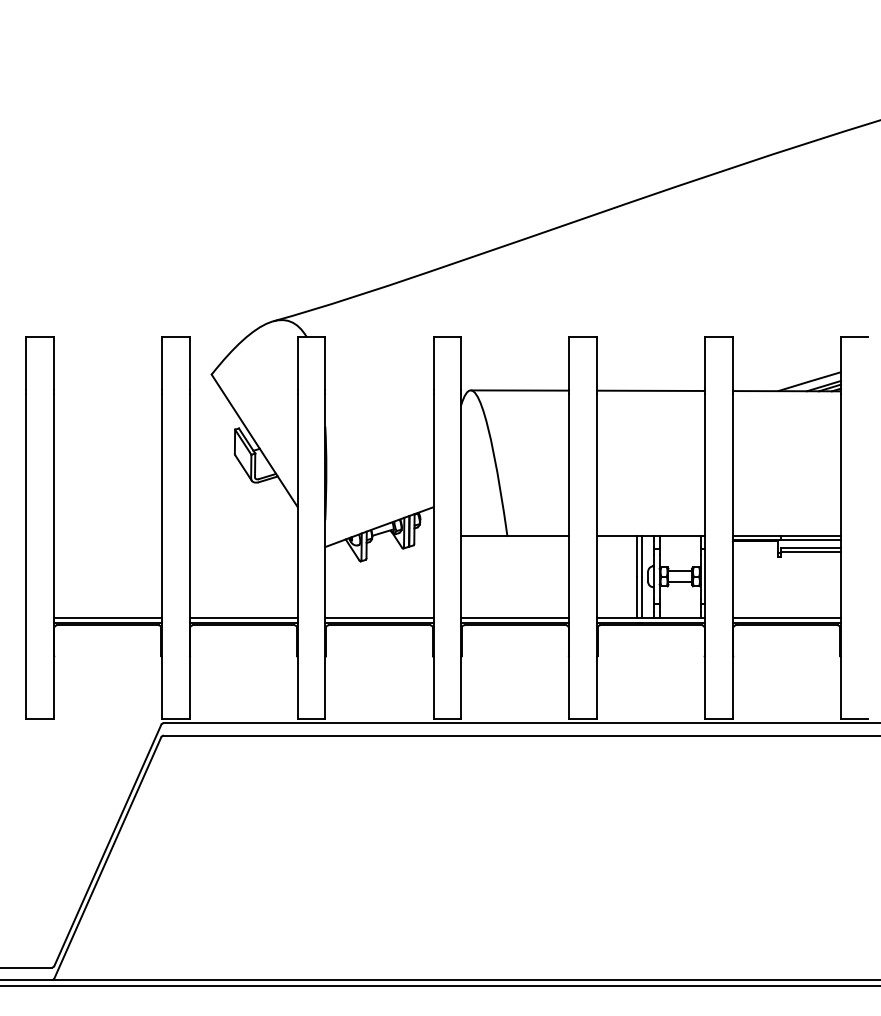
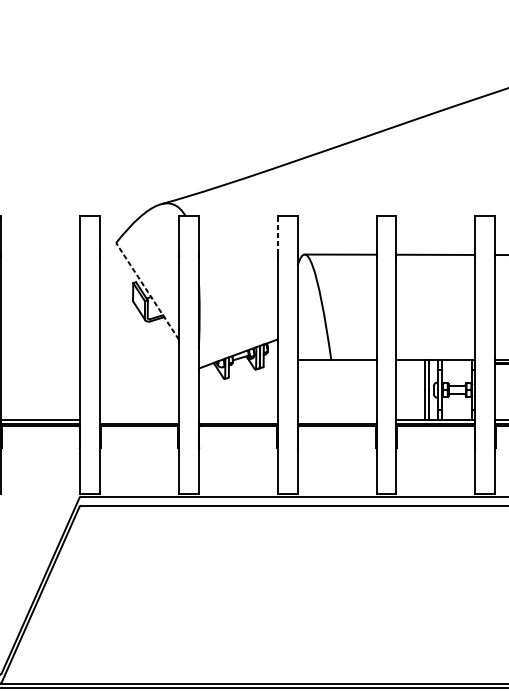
line: (433, 363) -> (277, 234), solid -> dashed
line: (254, 440) -> (147, 290), solid -> dashed
line: (243, 617) -> (139, 419), removed
line: (379, 617) -> (238, 419), removed
line: (515, 617) -> (337, 419), removed

